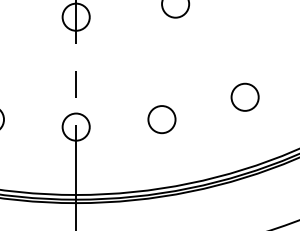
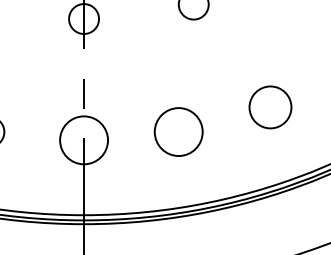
circle: (245, 97) -> (270, 107), size x1.4
circle: (161, 120) -> (178, 132), size x1.6
circle: (76, 127) -> (84, 140), size x1.6

